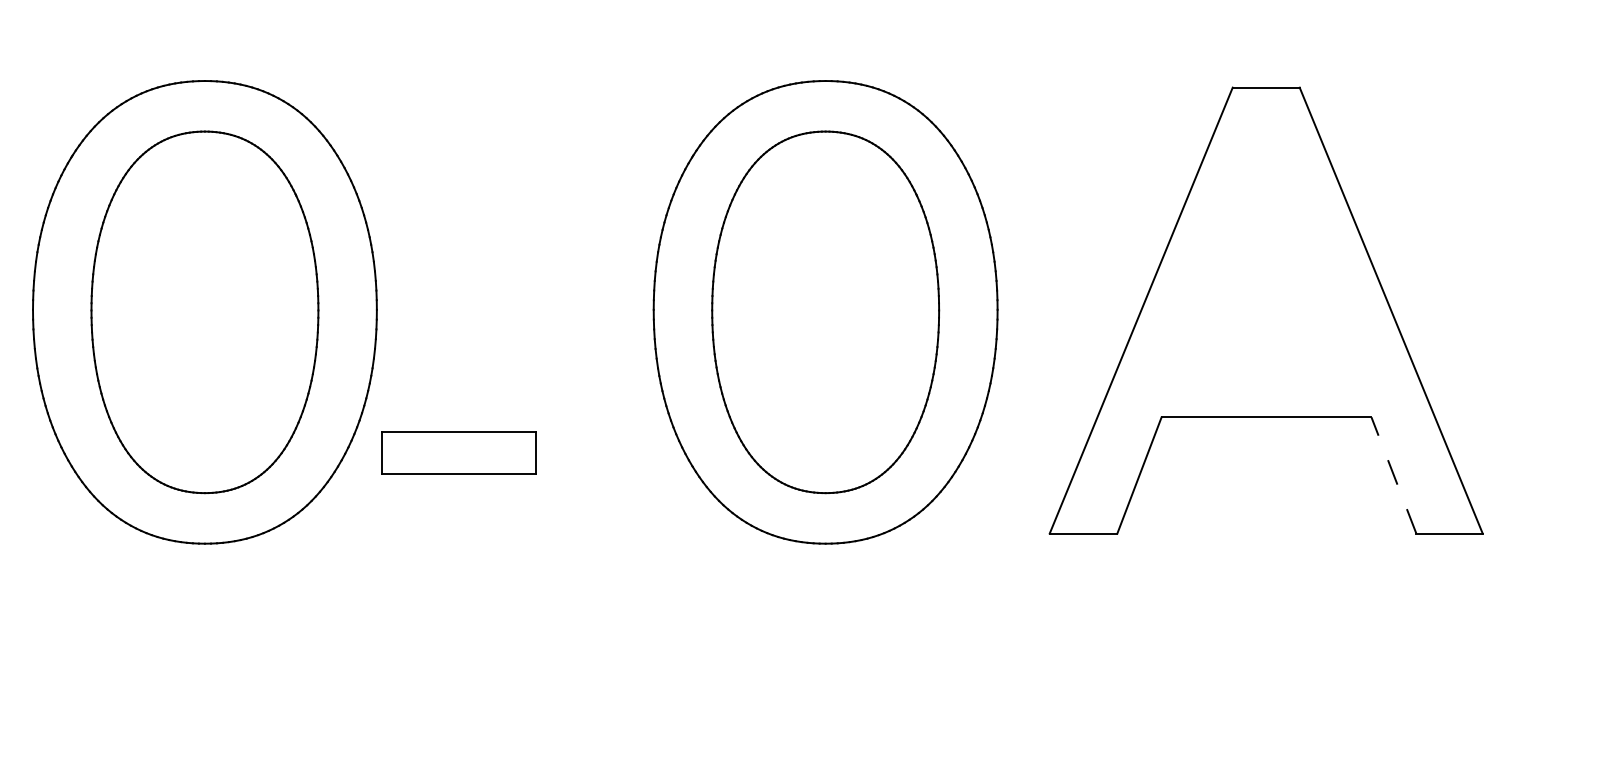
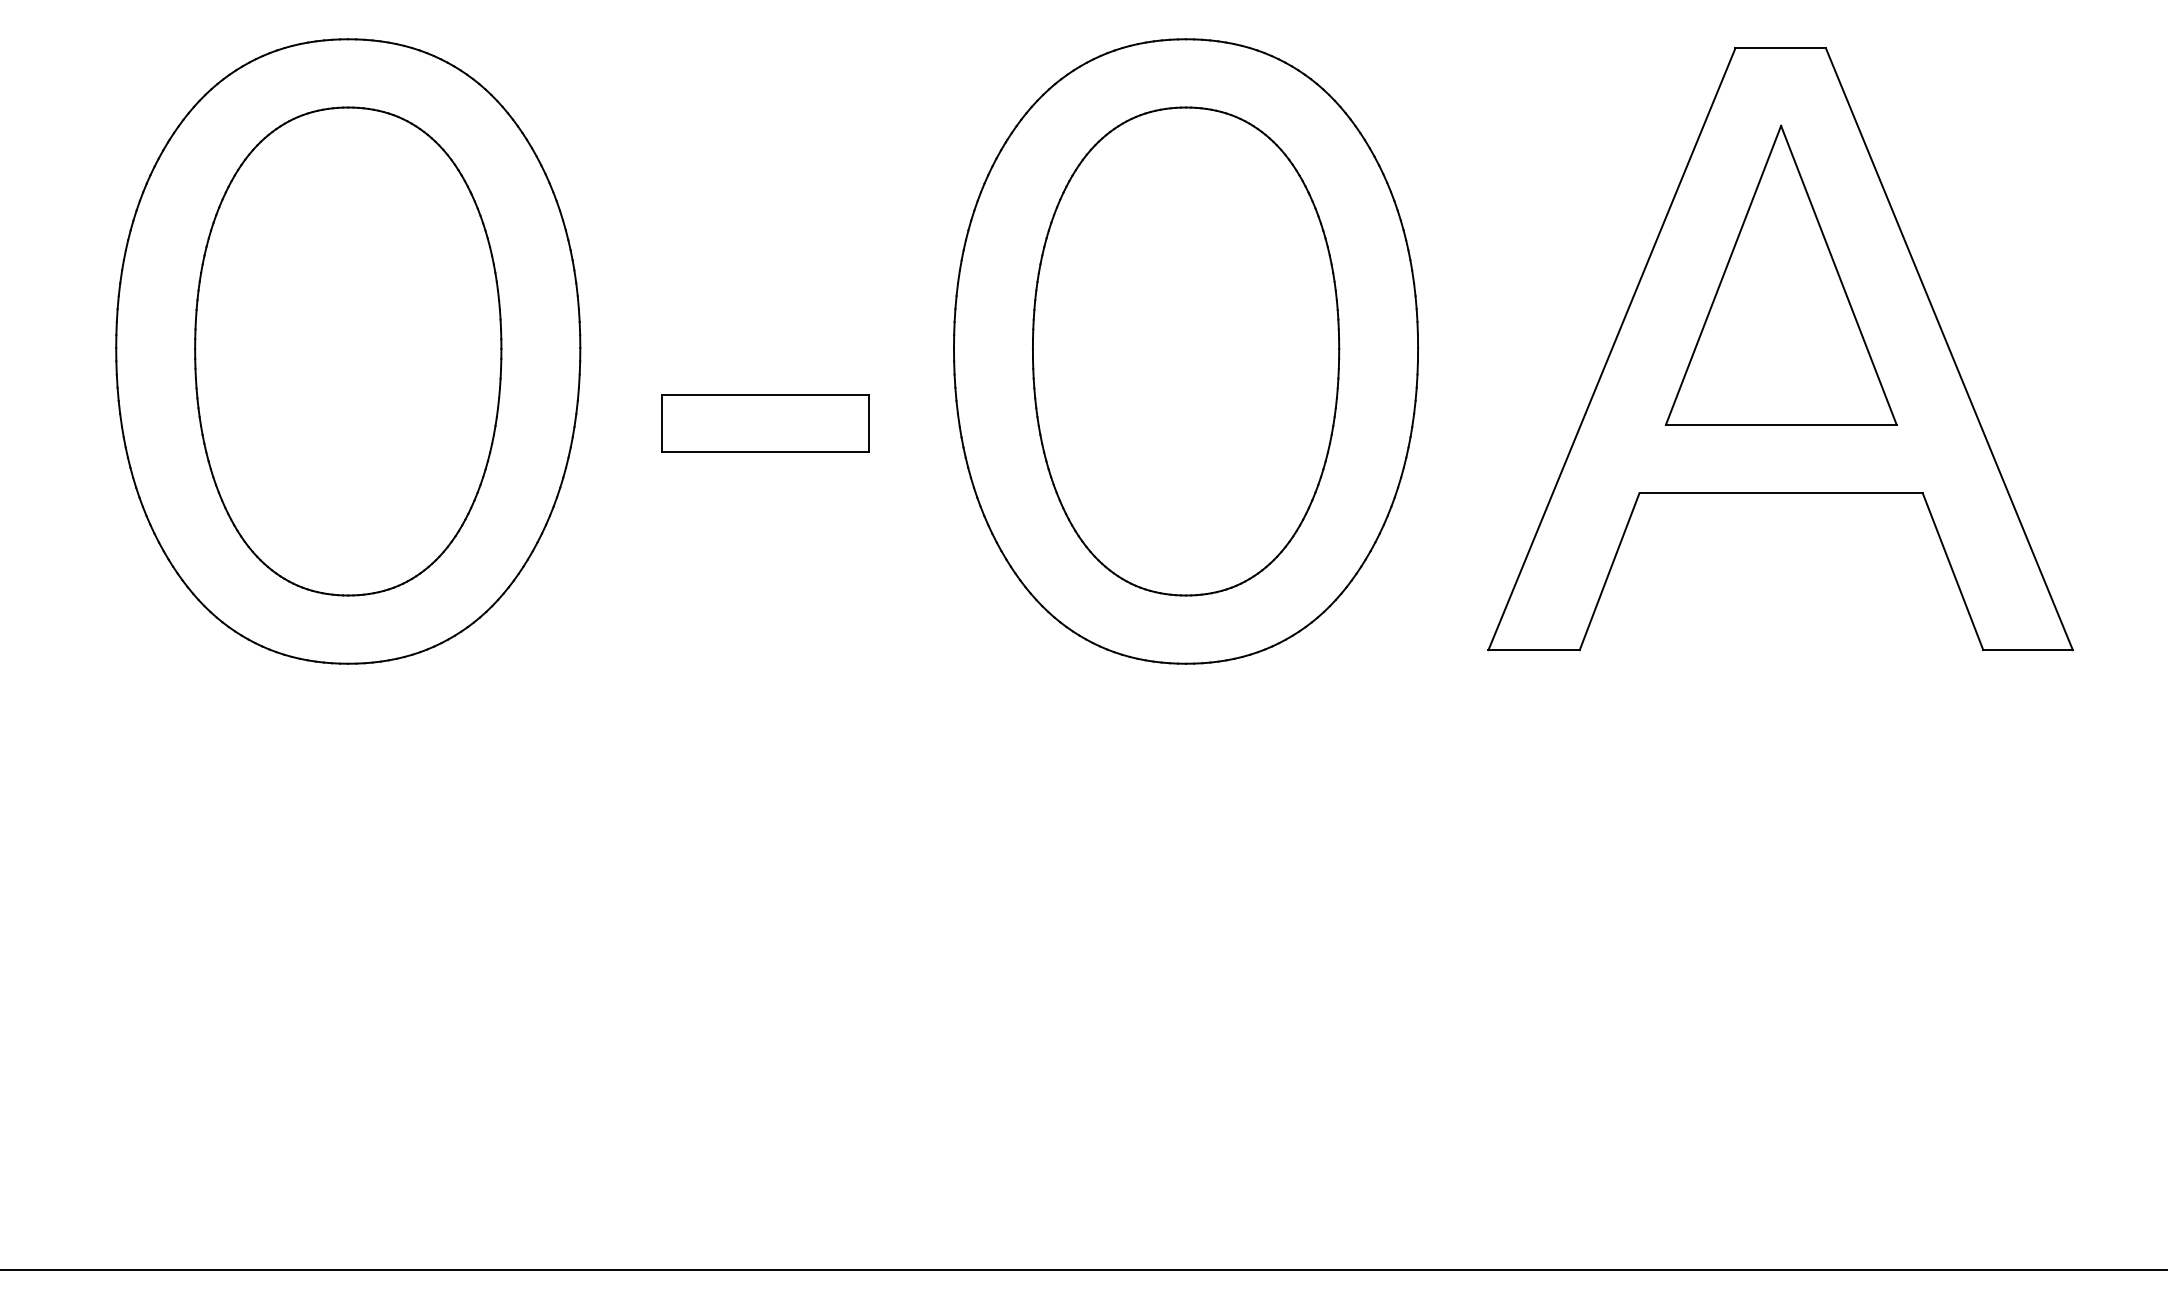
part: (1266, 255) -> (1781, 274), added
part: (459, 453) -> (765, 423), moved
line: (1393, 475) -> (1952, 571), dashed -> solid

